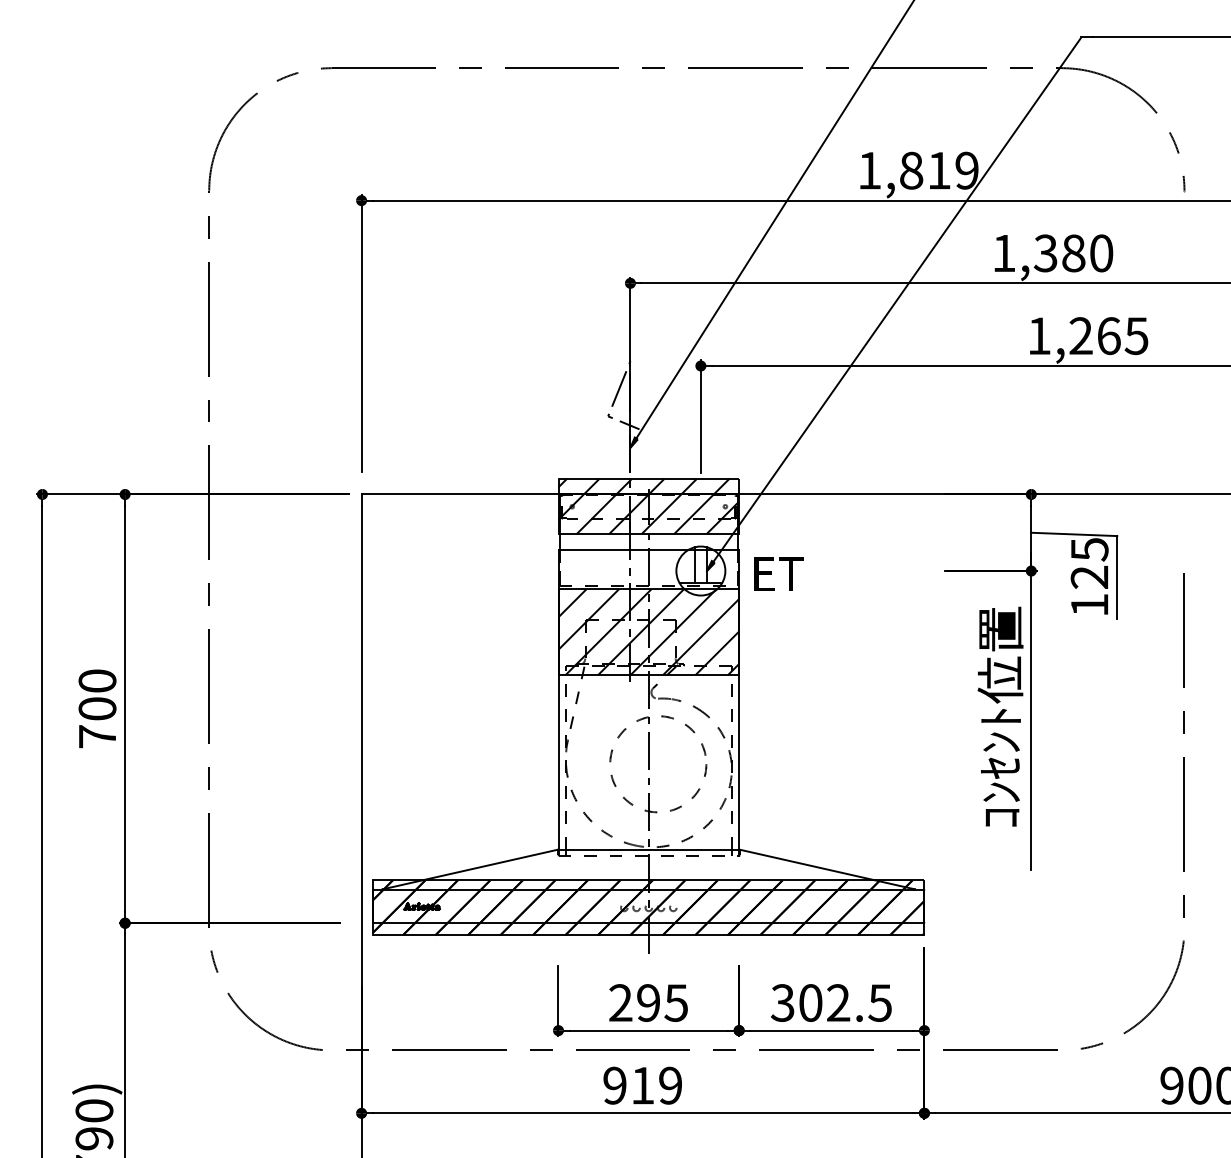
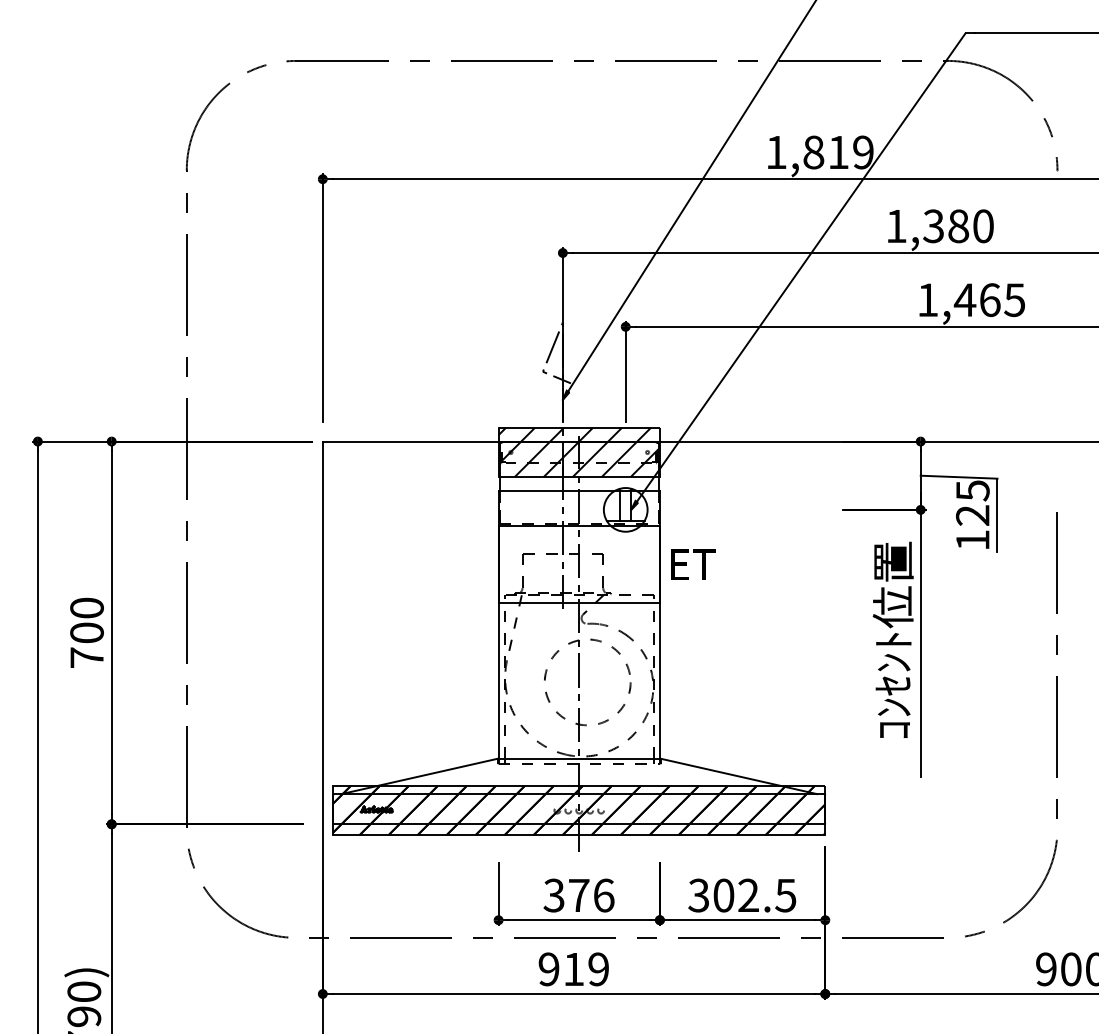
text: (1080, 335) -> (964, 299), 1,265 -> 1,465
text: (779, 573) -> (693, 564), moved
hatch: (647, 632) -> (578, 564), removed
text: (647, 1002) -> (578, 895), 295 -> 376

